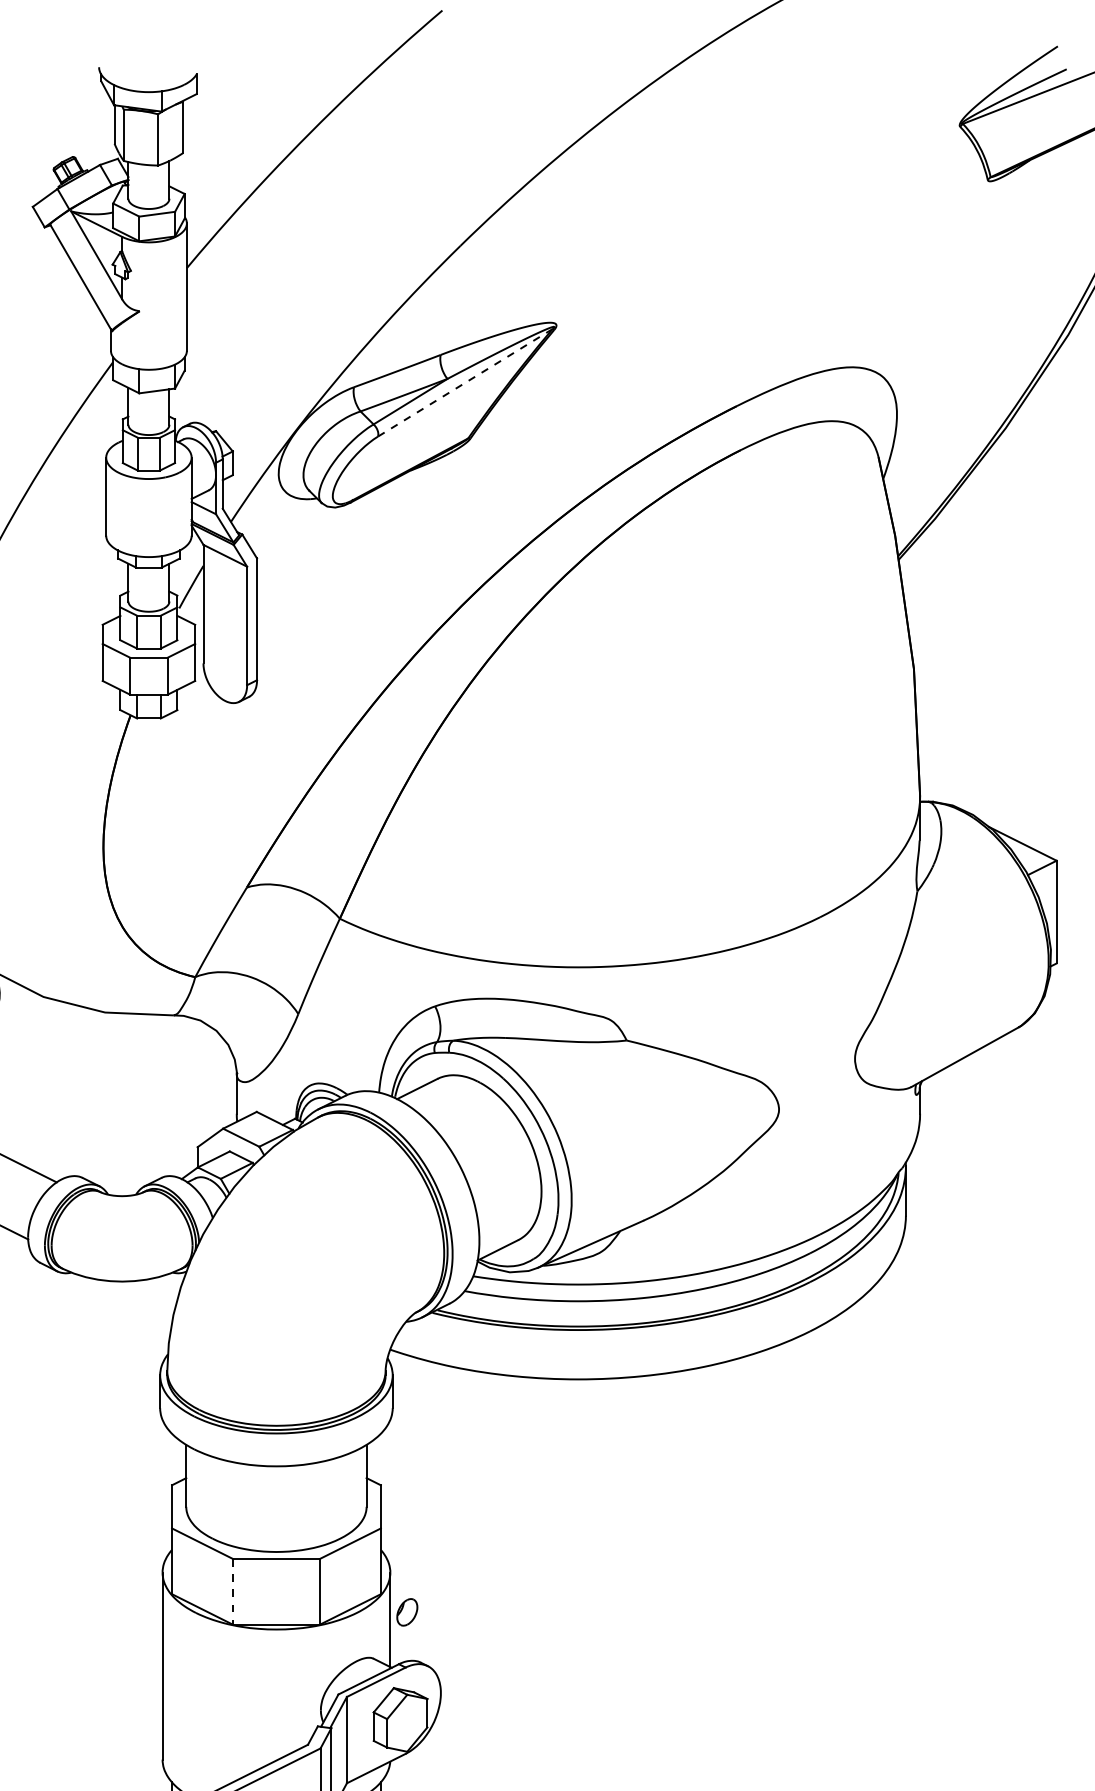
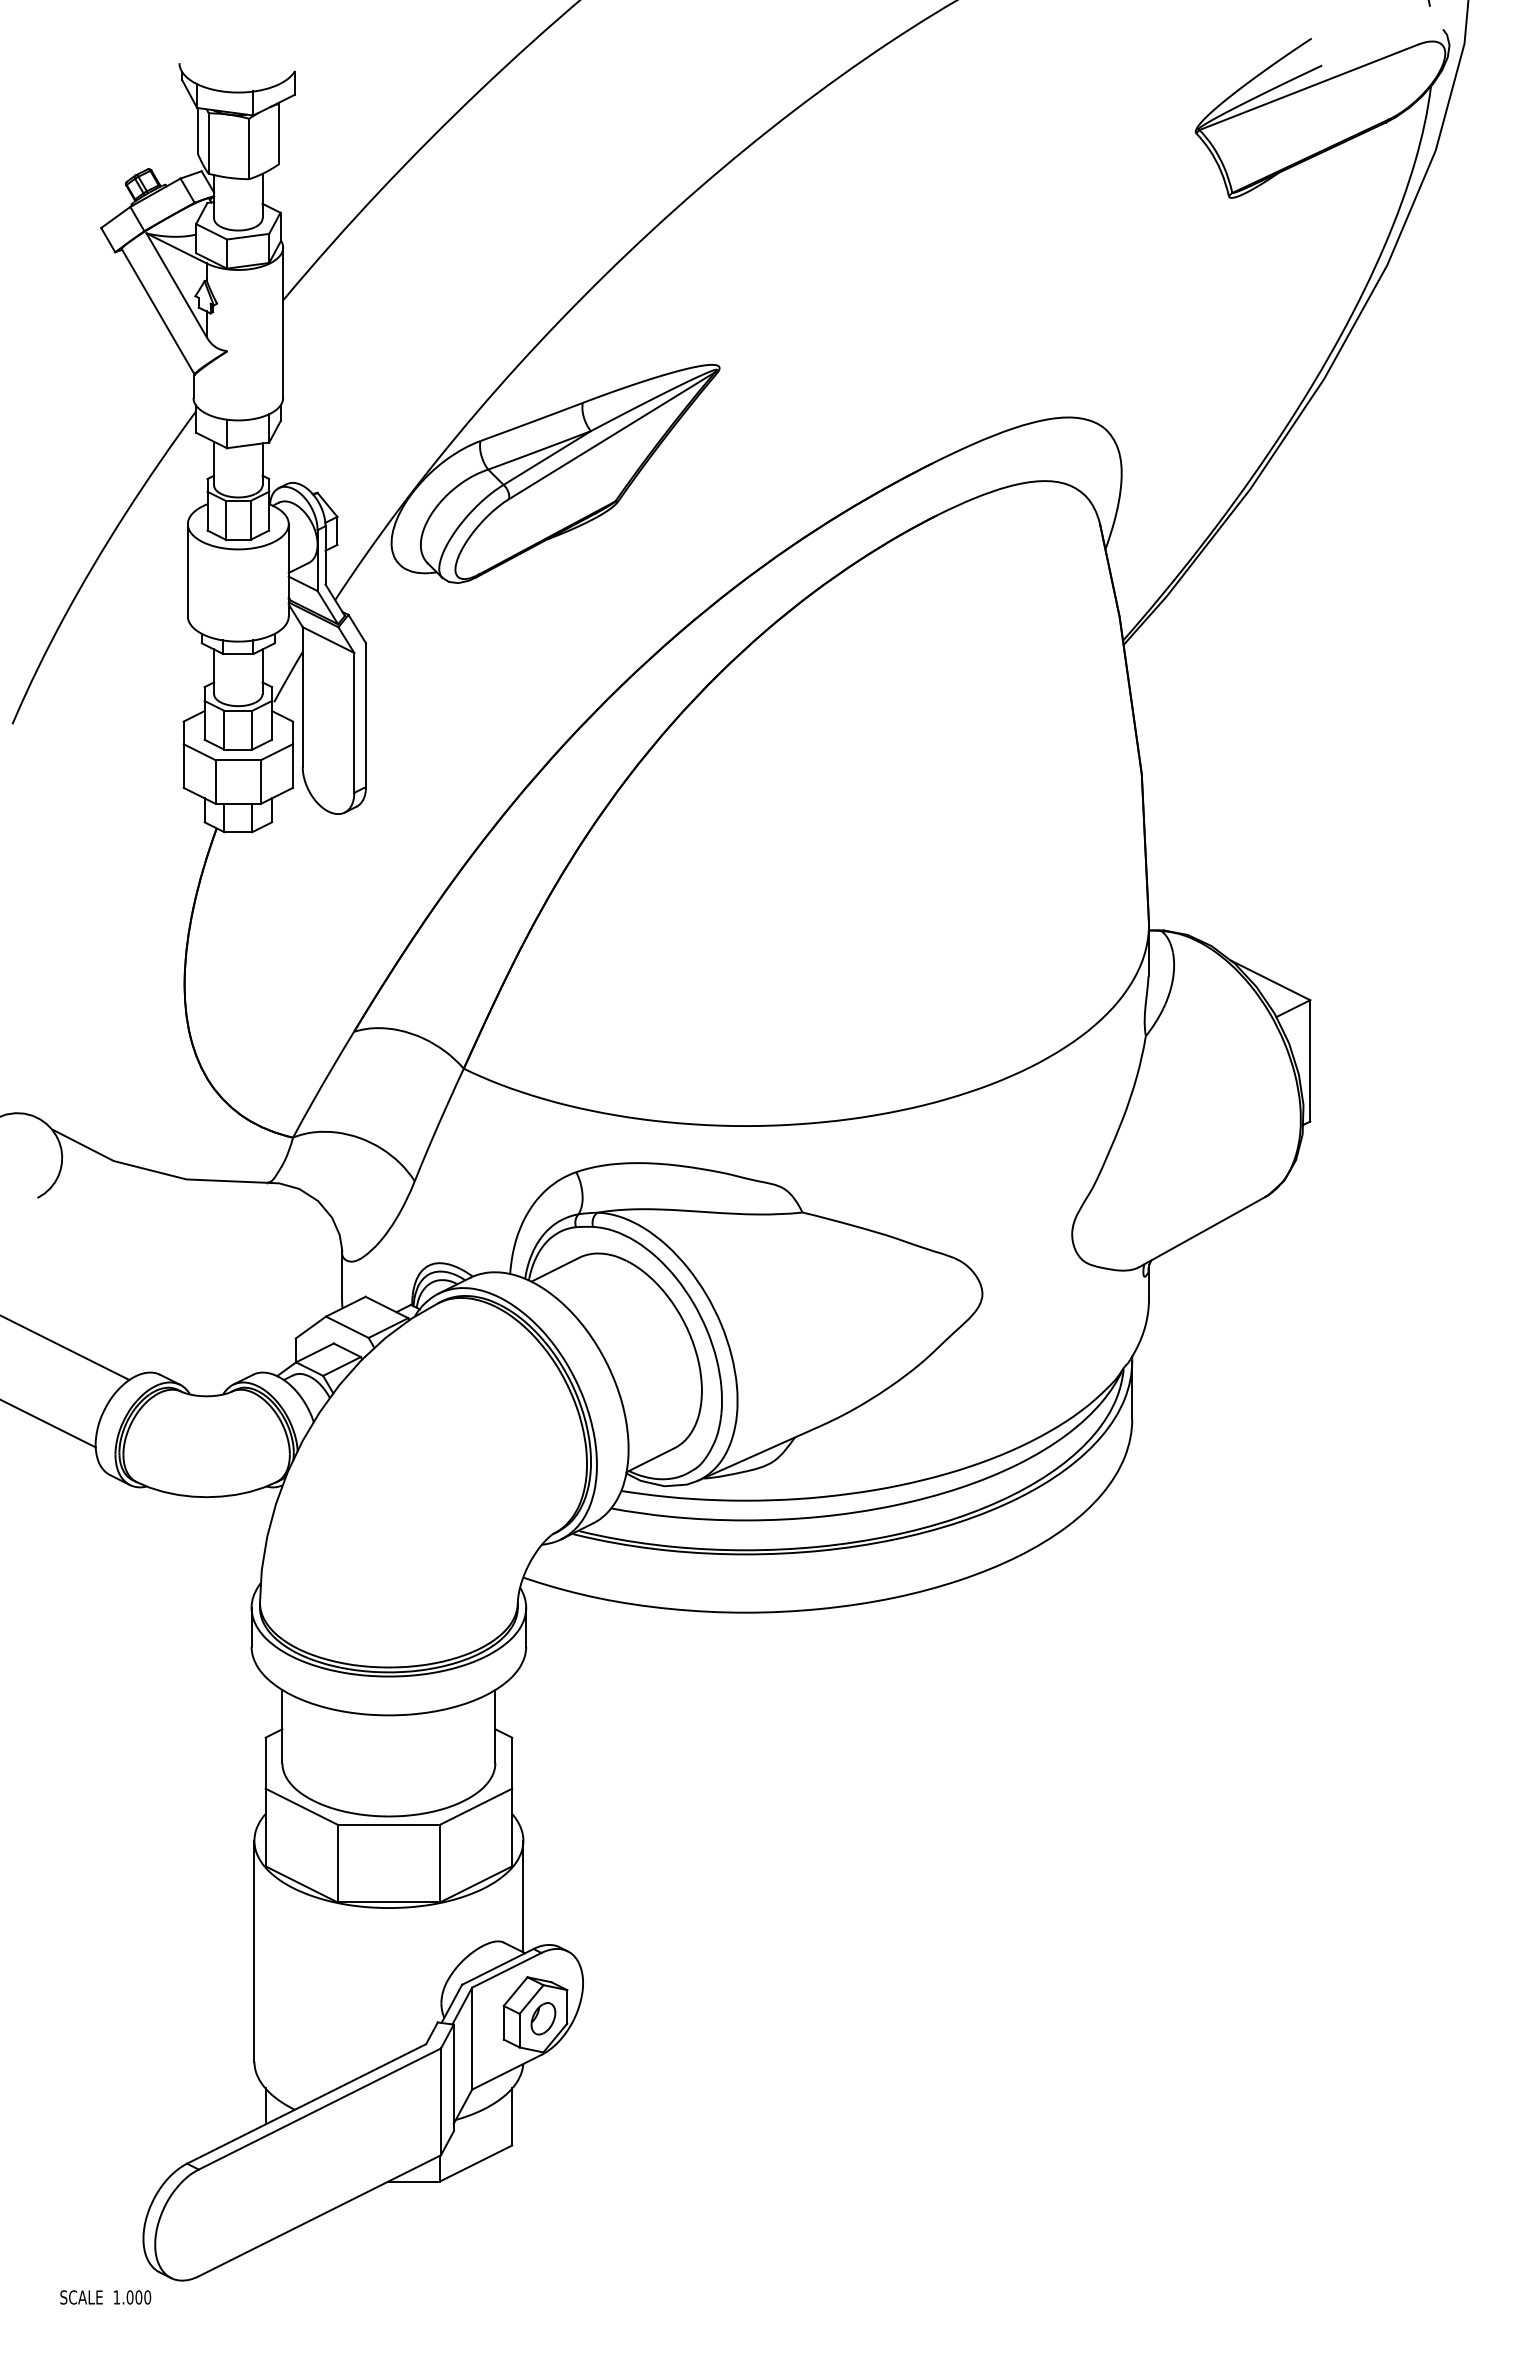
line: (464, 383) -> (611, 436), dashed -> solid
line: (232, 1591) -> (337, 1863), dashed -> solid
part: (407, 1612) -> (543, 2018), moved

